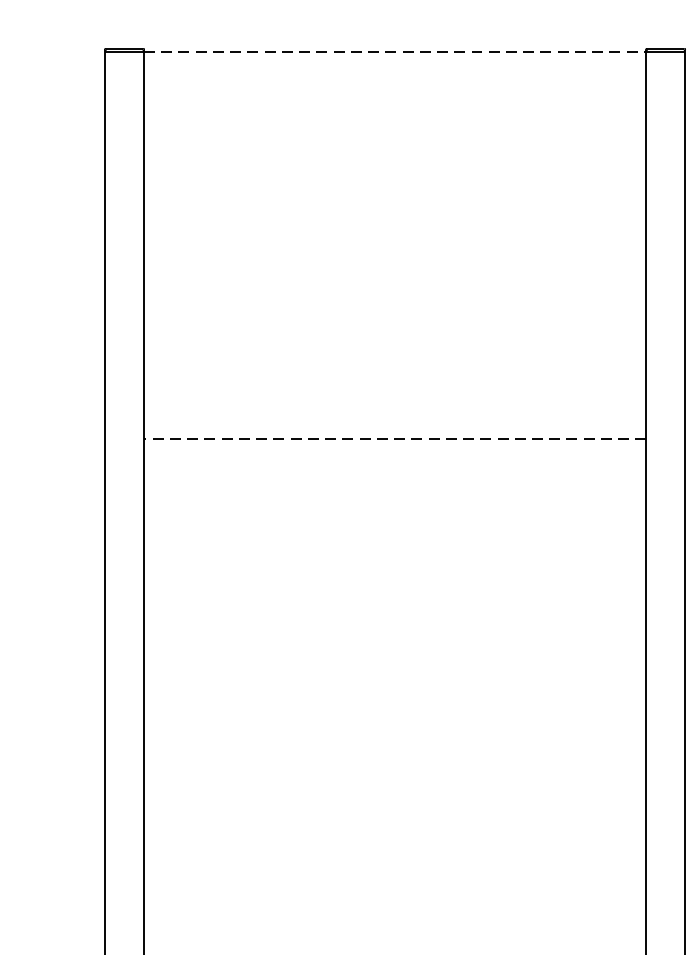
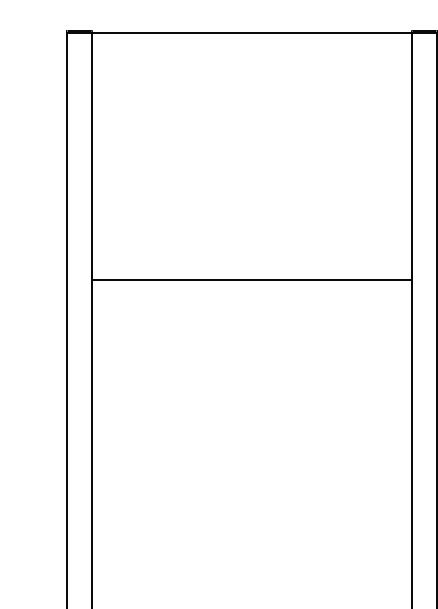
line: (396, 52) -> (252, 33), dashed -> solid
line: (394, 438) -> (251, 279), dashed -> solid

